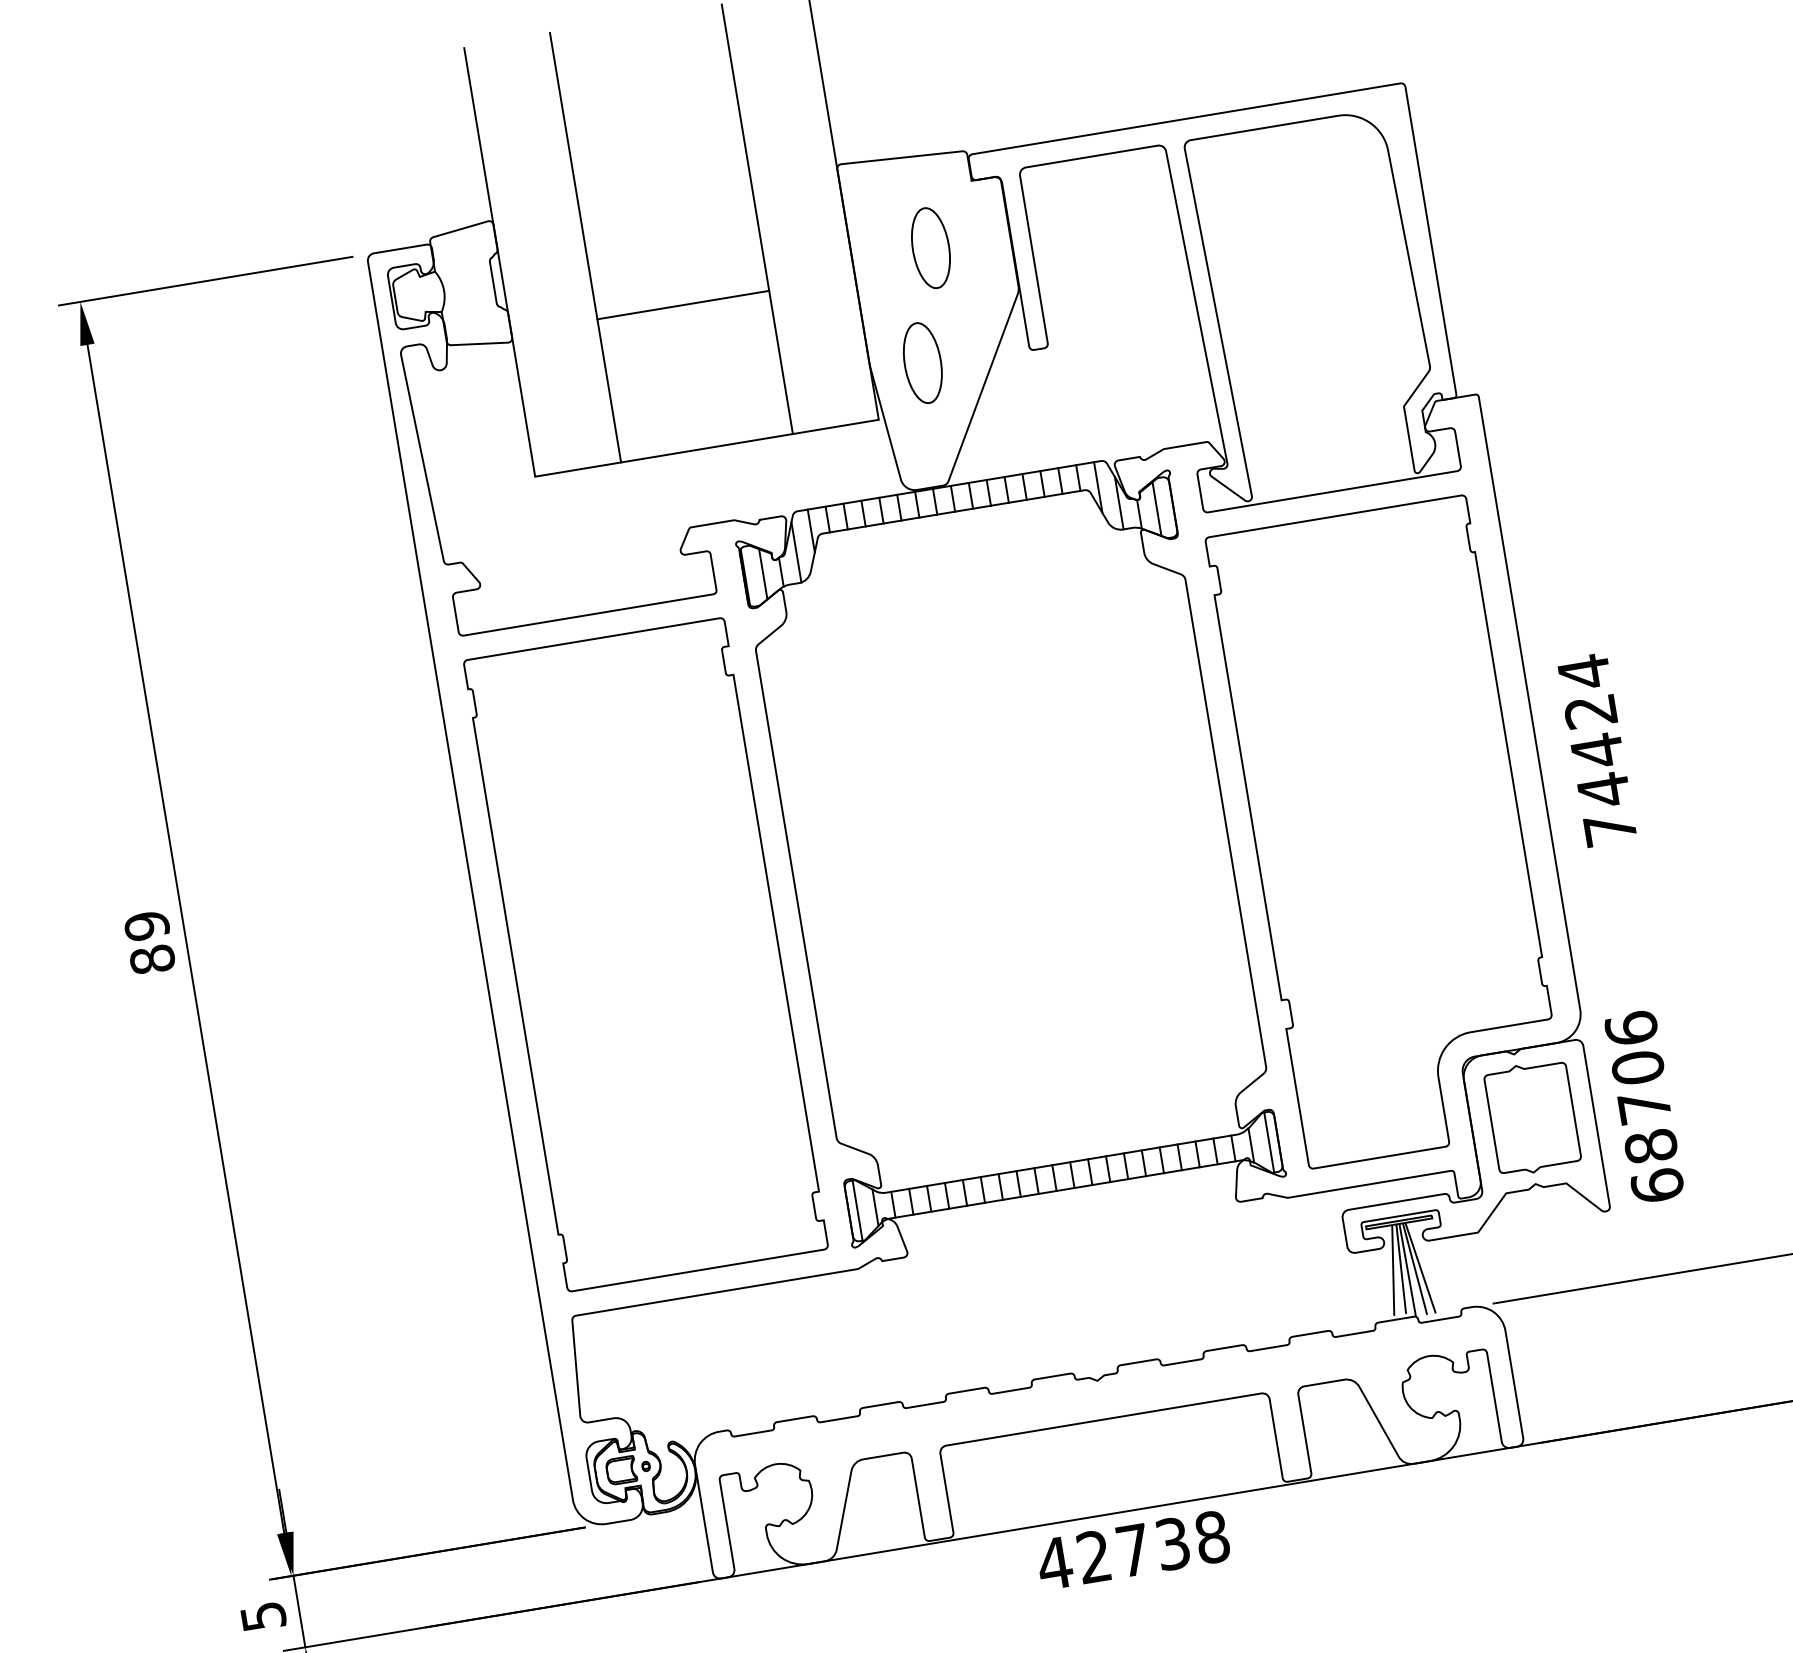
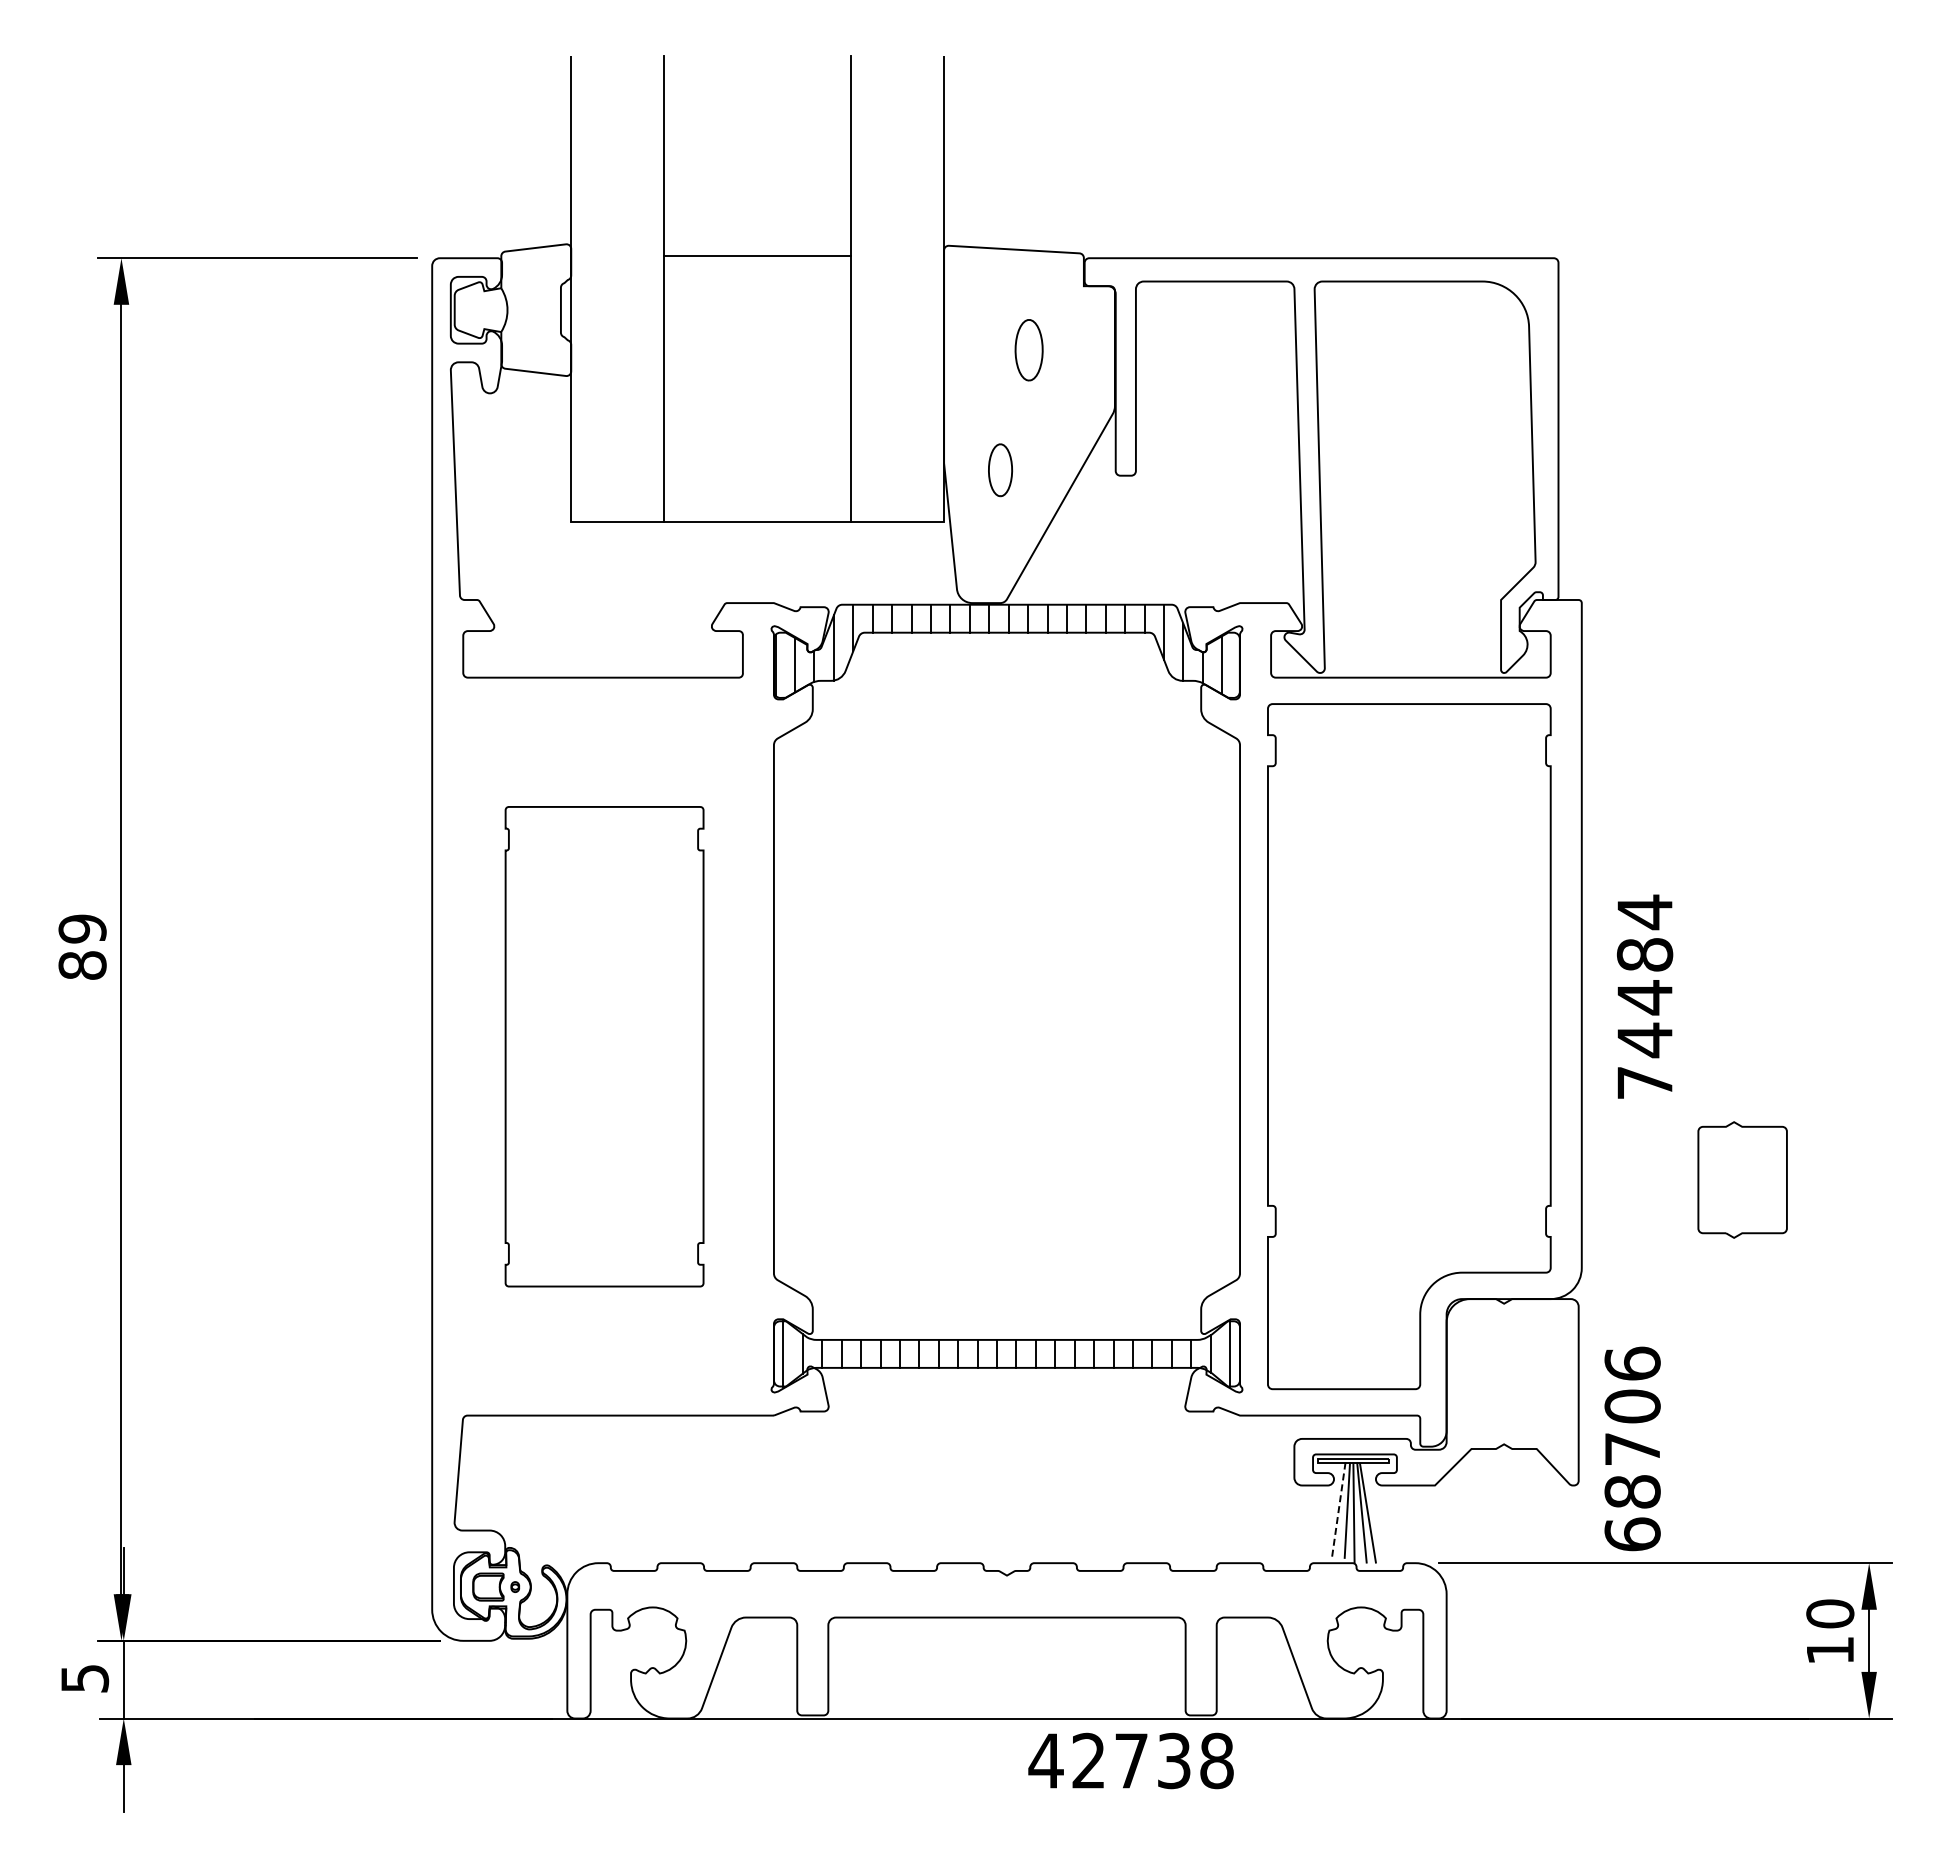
part: (930, 248) -> (1028, 350), size x0.7
line: (683, 304) -> (757, 255), moved
part: (922, 363) -> (1000, 470), size x0.6
text: (1590, 711) -> (1644, 954), 74424 -> 74484
part: (645, 954) -> (604, 1046), size x0.7
text: (1644, 1106) -> (1632, 1448), moved
part: (1532, 1117) -> (1742, 1179), moved
line: (1393, 1270) -> (1338, 1510), solid -> dashed
text: (1132, 1550) -> (1130, 1760), moved

